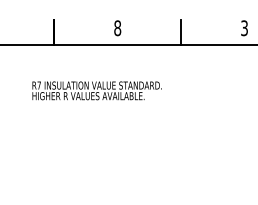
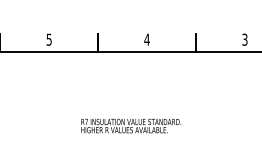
text: (116, 27) -> (146, 39), 8 -> 4
text: (97, 90) -> (131, 125), moved

